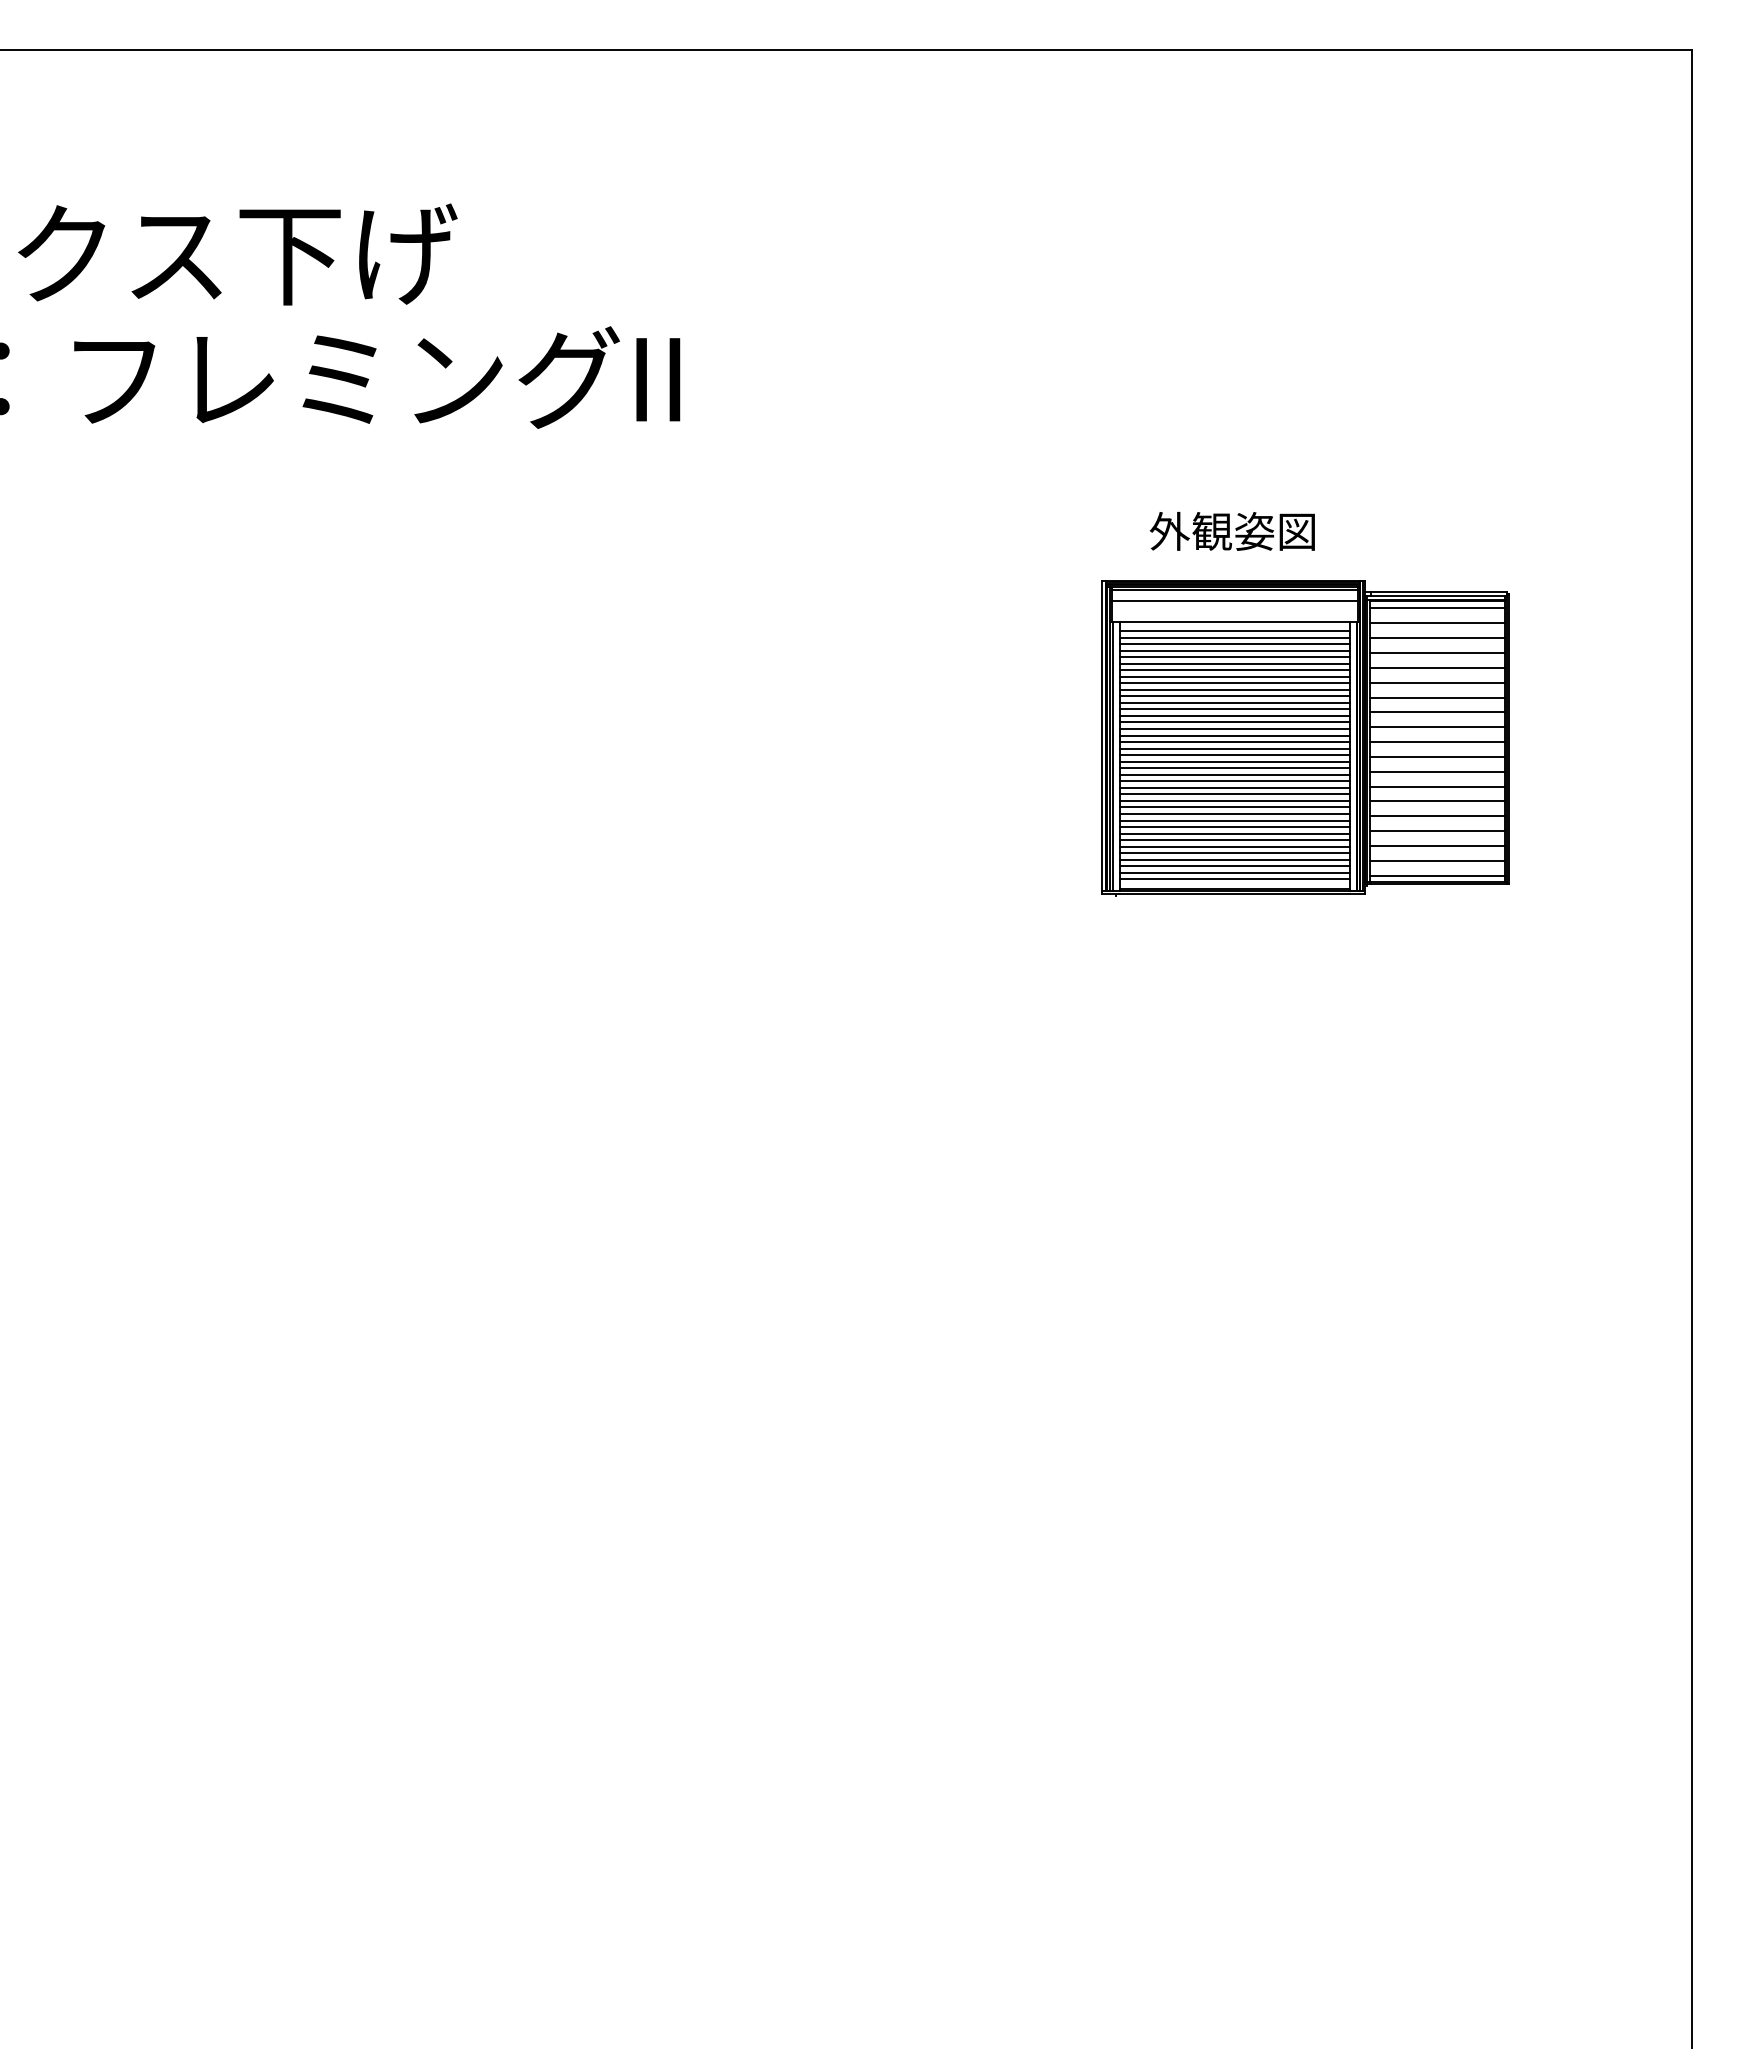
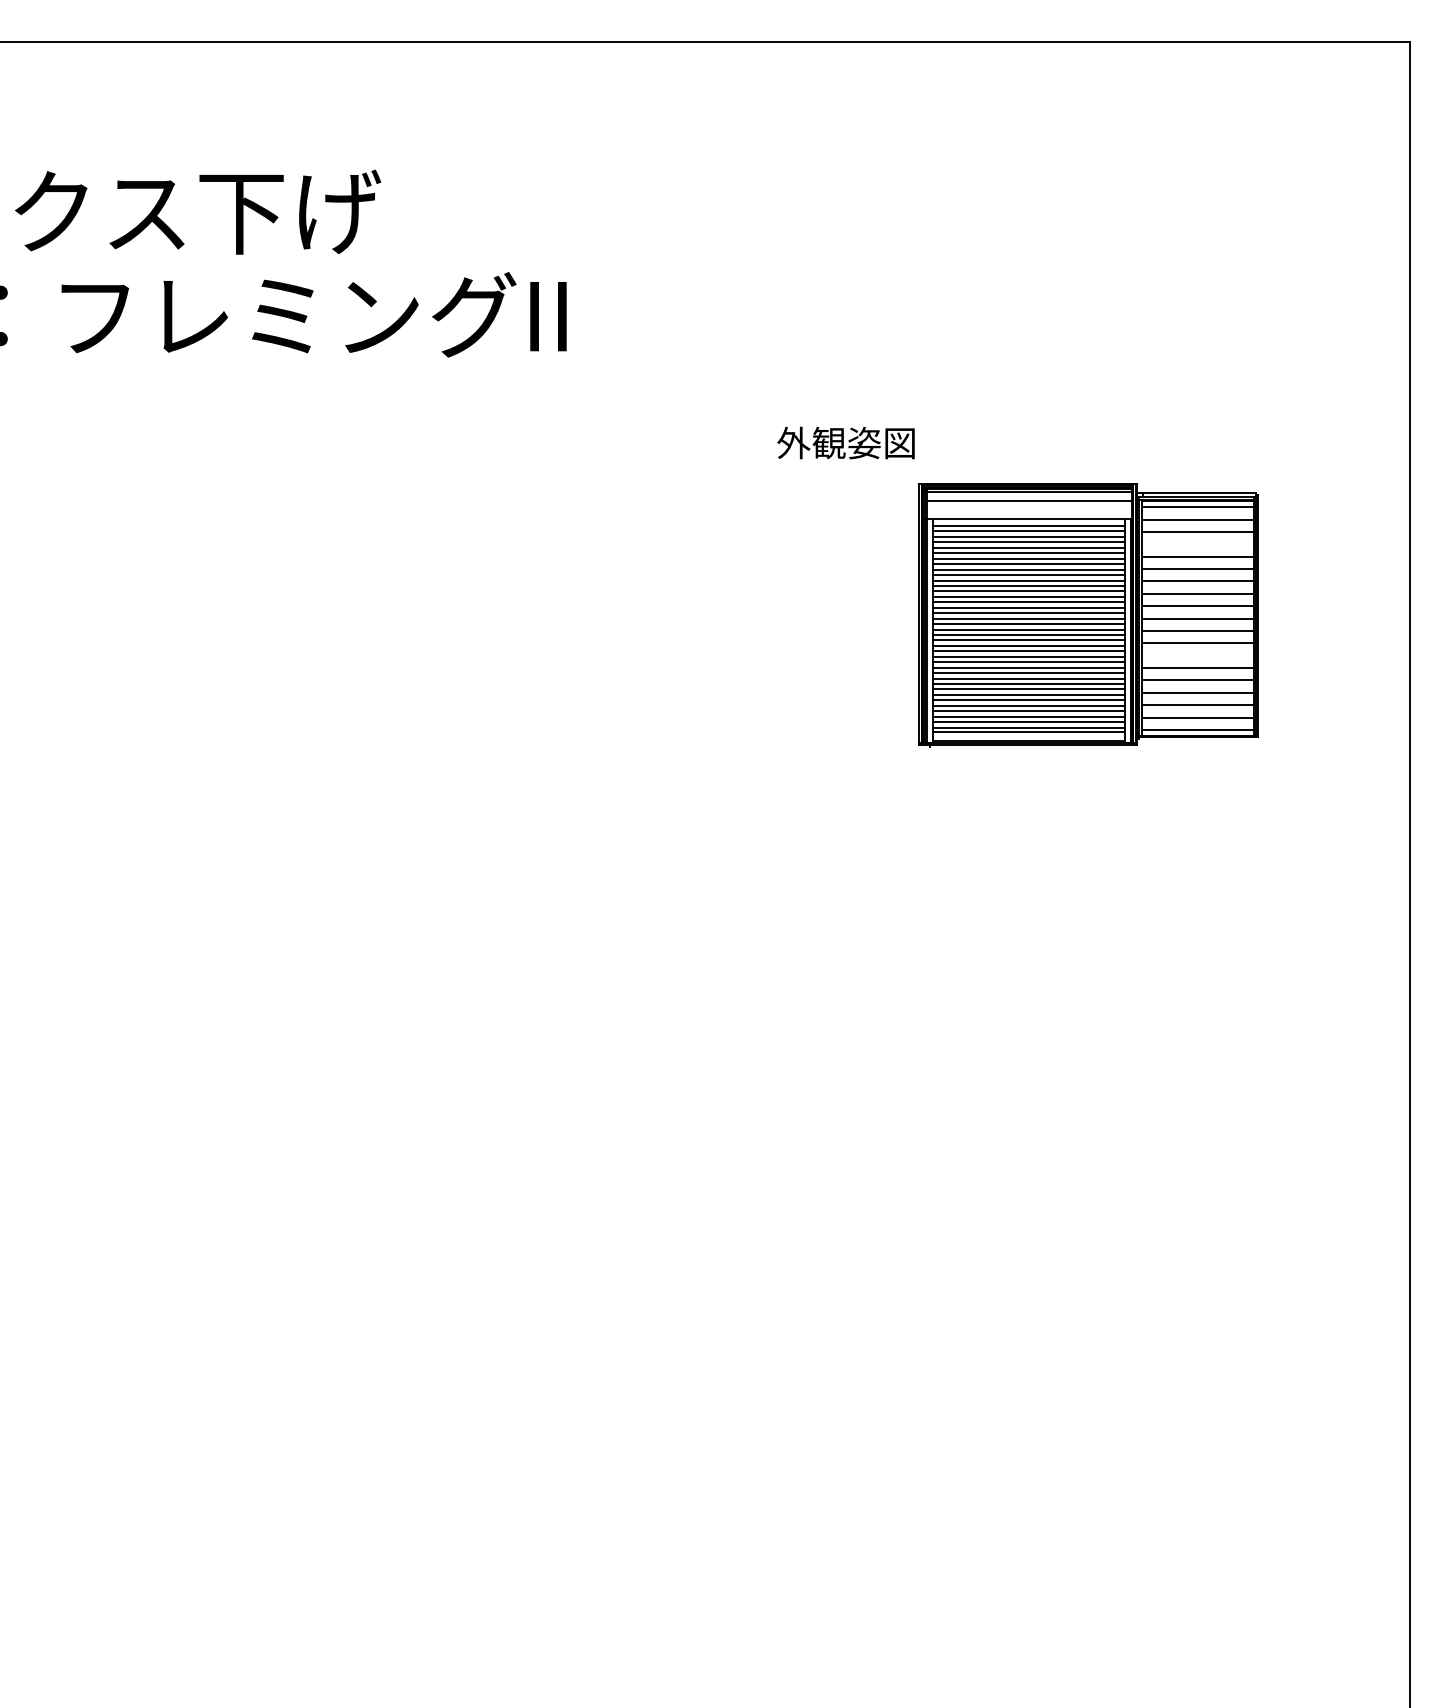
text: (1231, 530) -> (845, 442), moved
line: (1437, 653) -> (1197, 544), removed
line: (1437, 786) -> (1197, 655), removed

